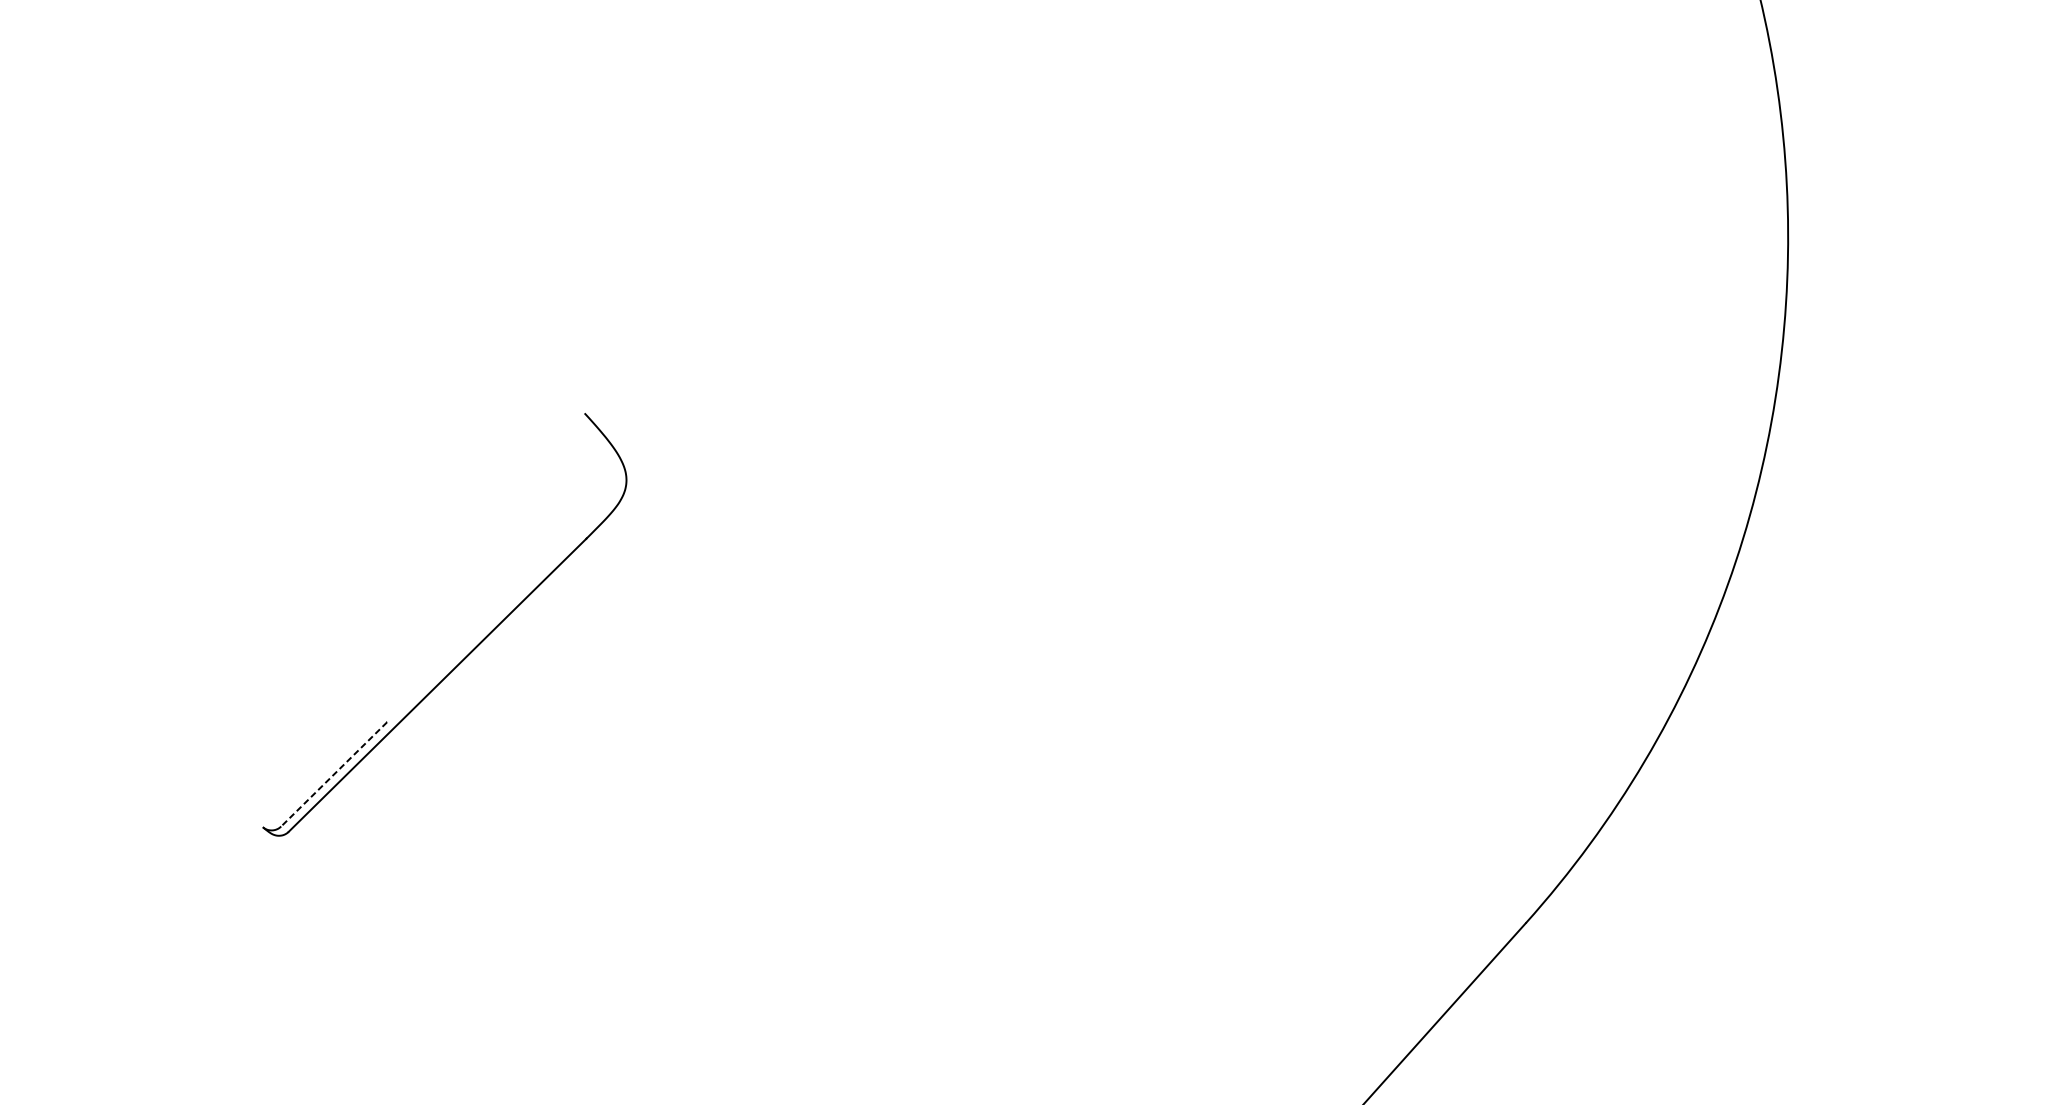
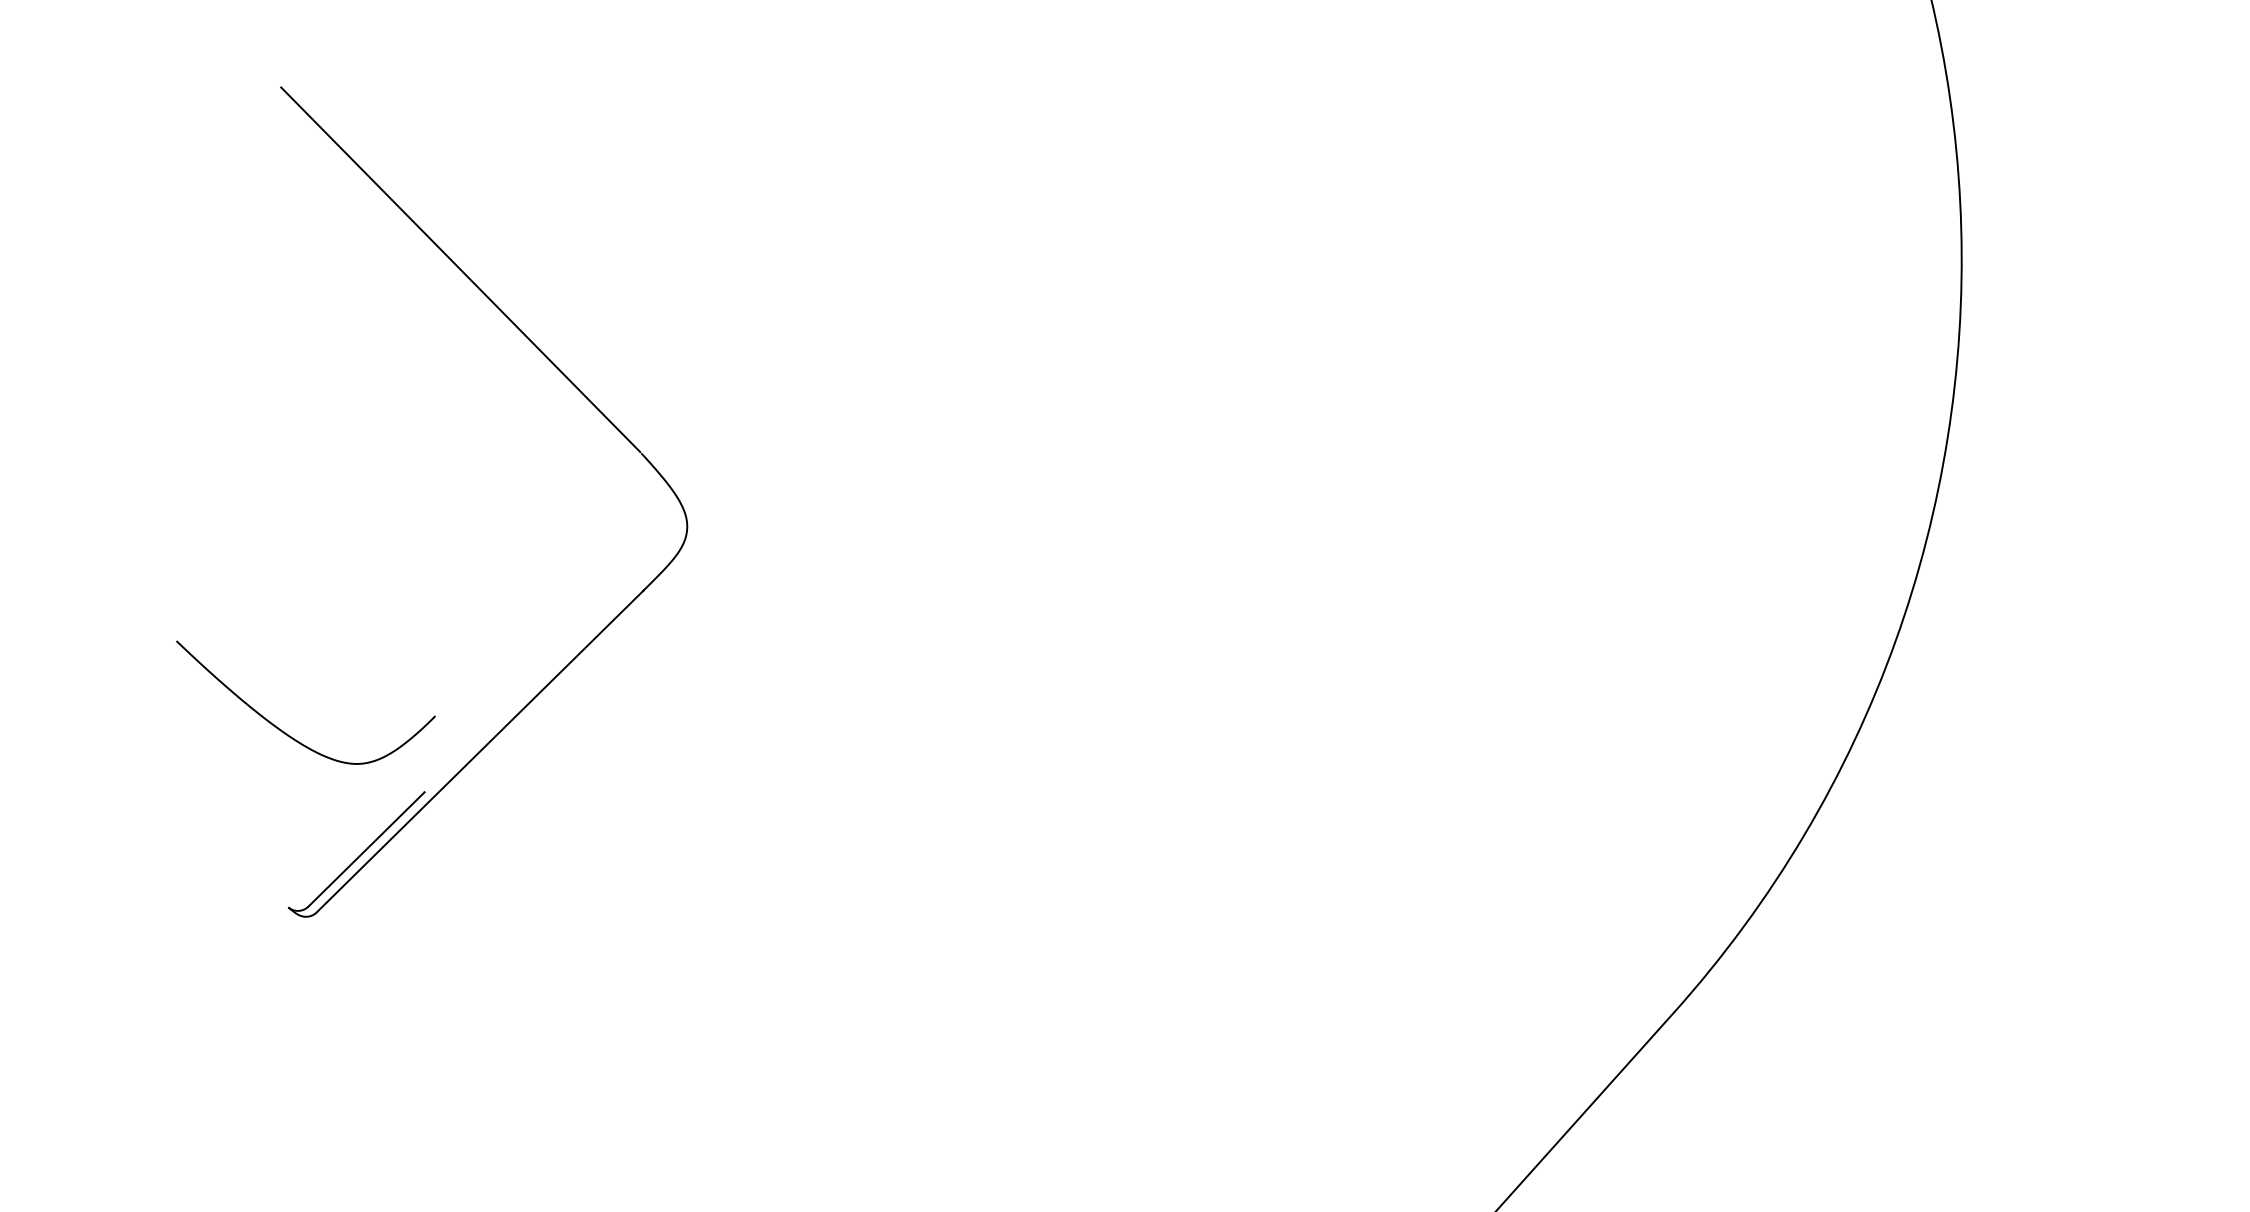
line: (419, 245) -> (460, 269), added
part: (259, 666) -> (284, 731), added
line: (334, 774) -> (366, 849), dashed -> solid

